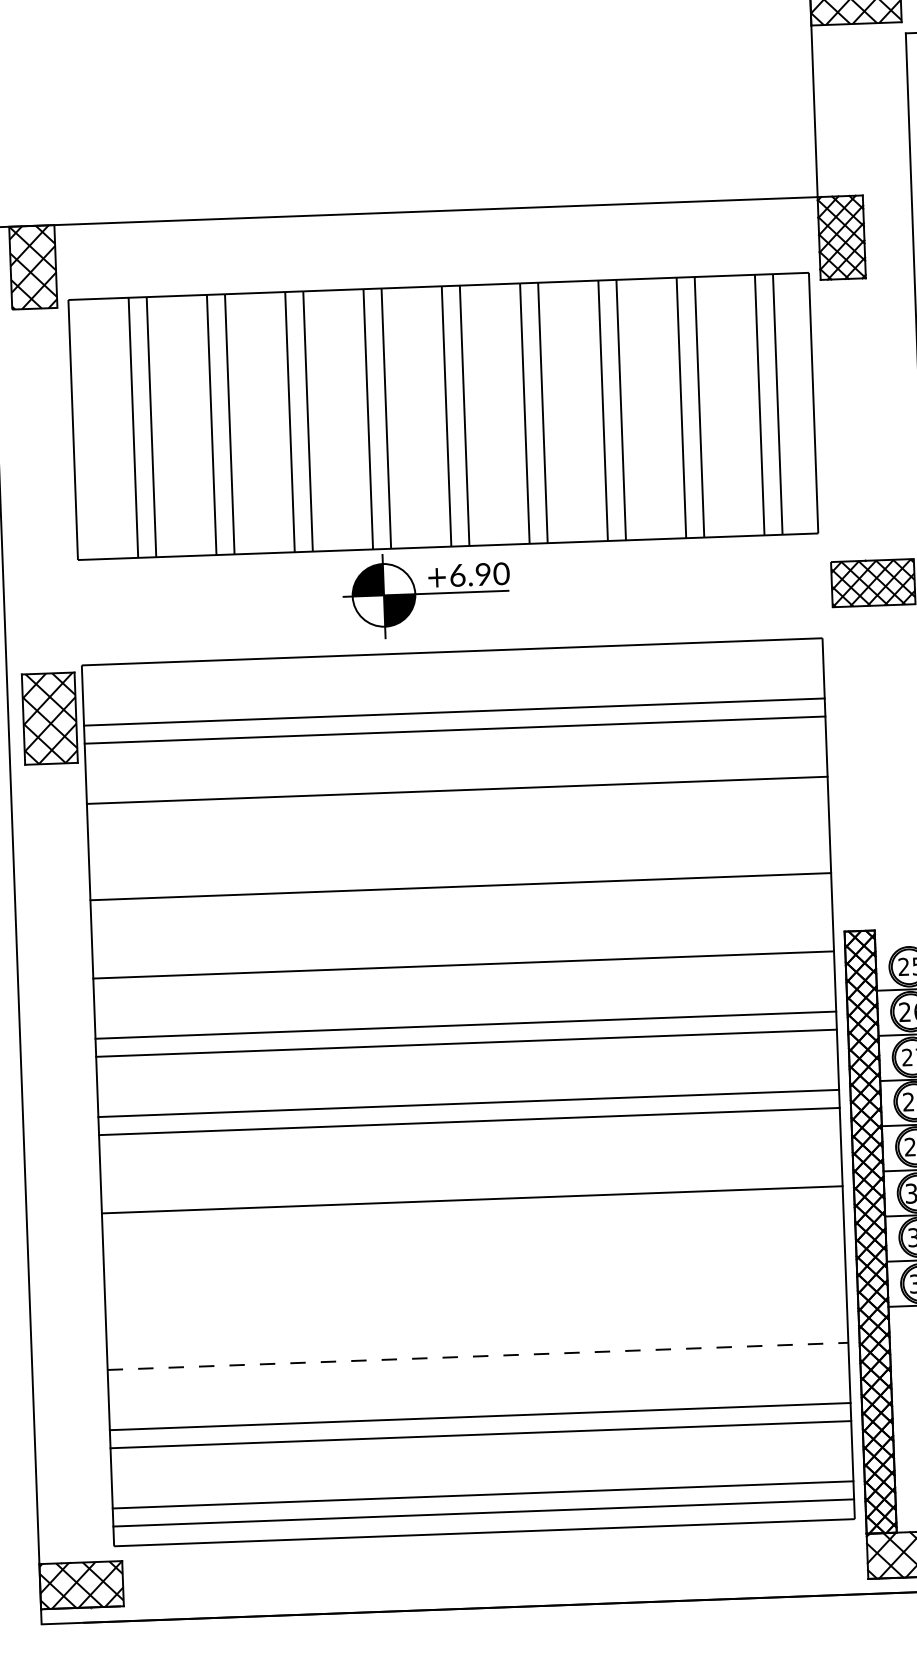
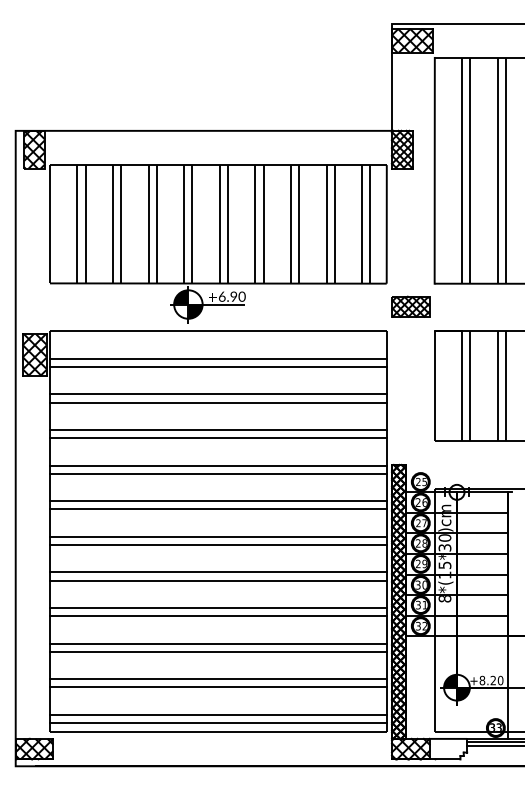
line: (455, 808) -> (217, 402), added
line: (458, 867) -> (217, 429), added
line: (460, 946) -> (217, 465), added
line: (469, 1182) -> (217, 572), added
line: (472, 1261) -> (217, 608), added
line: (473, 1278) -> (217, 616), added
line: (475, 1338) -> (217, 643), added
line: (478, 1355) -> (218, 651), dashed -> solid

